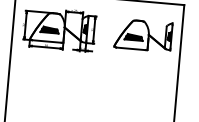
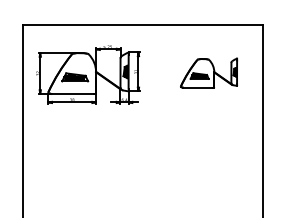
part: (143, 34) -> (208, 72), size x0.7

